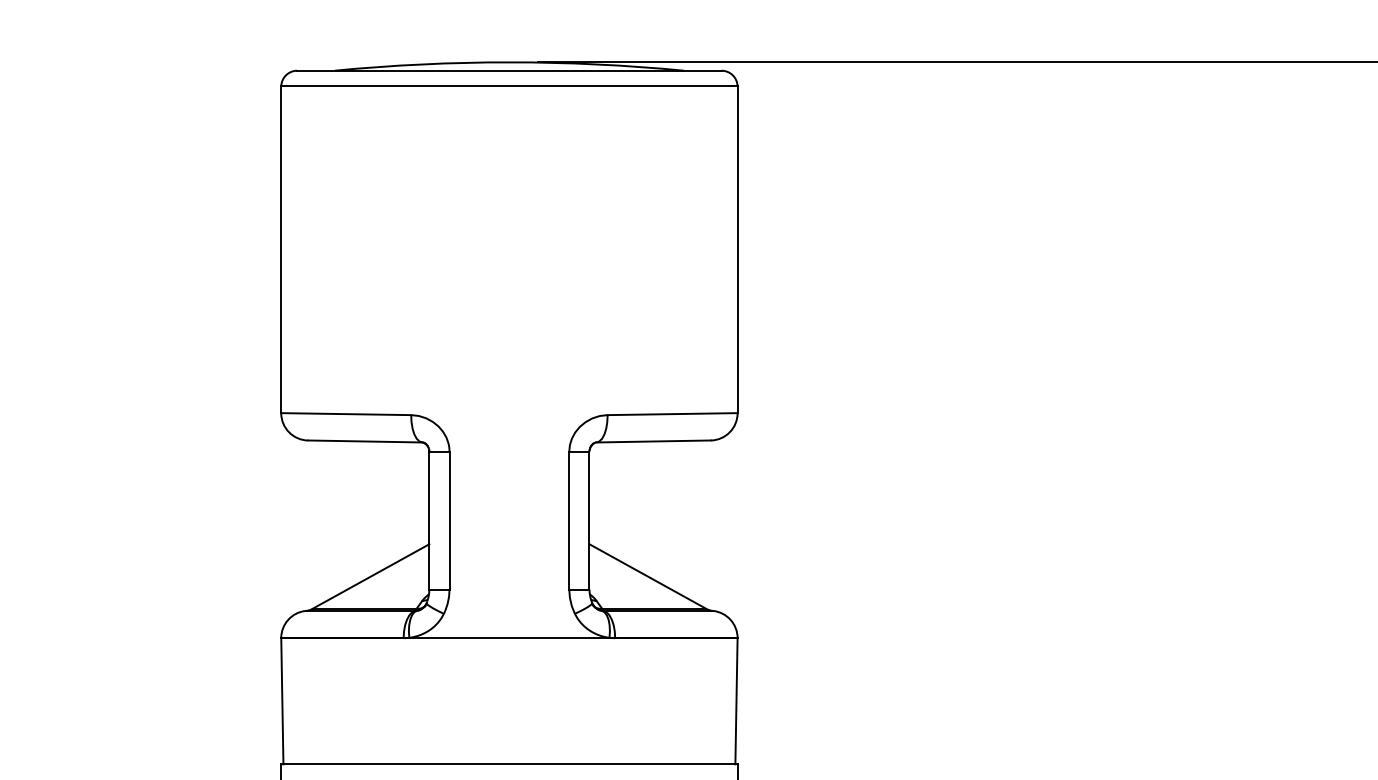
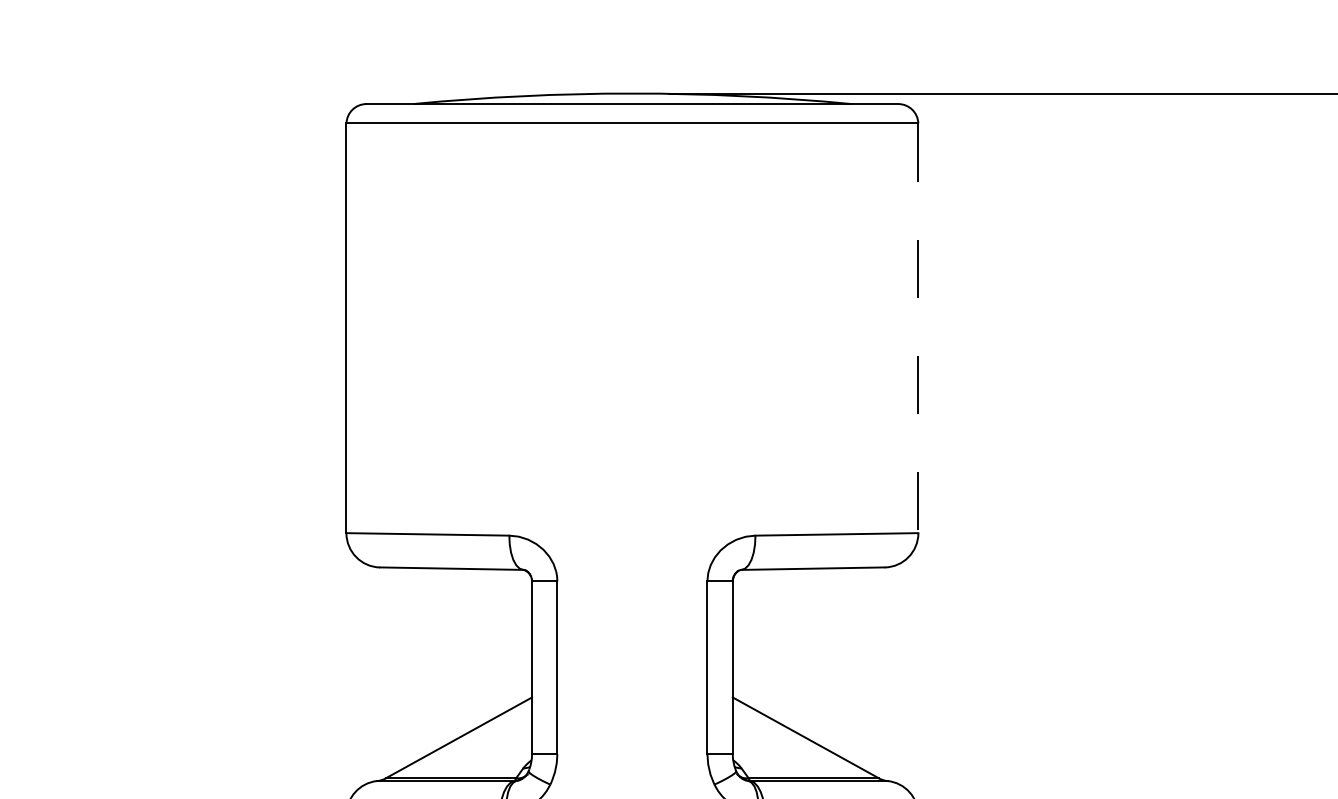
line: (737, 250) -> (918, 329), solid -> dashed

